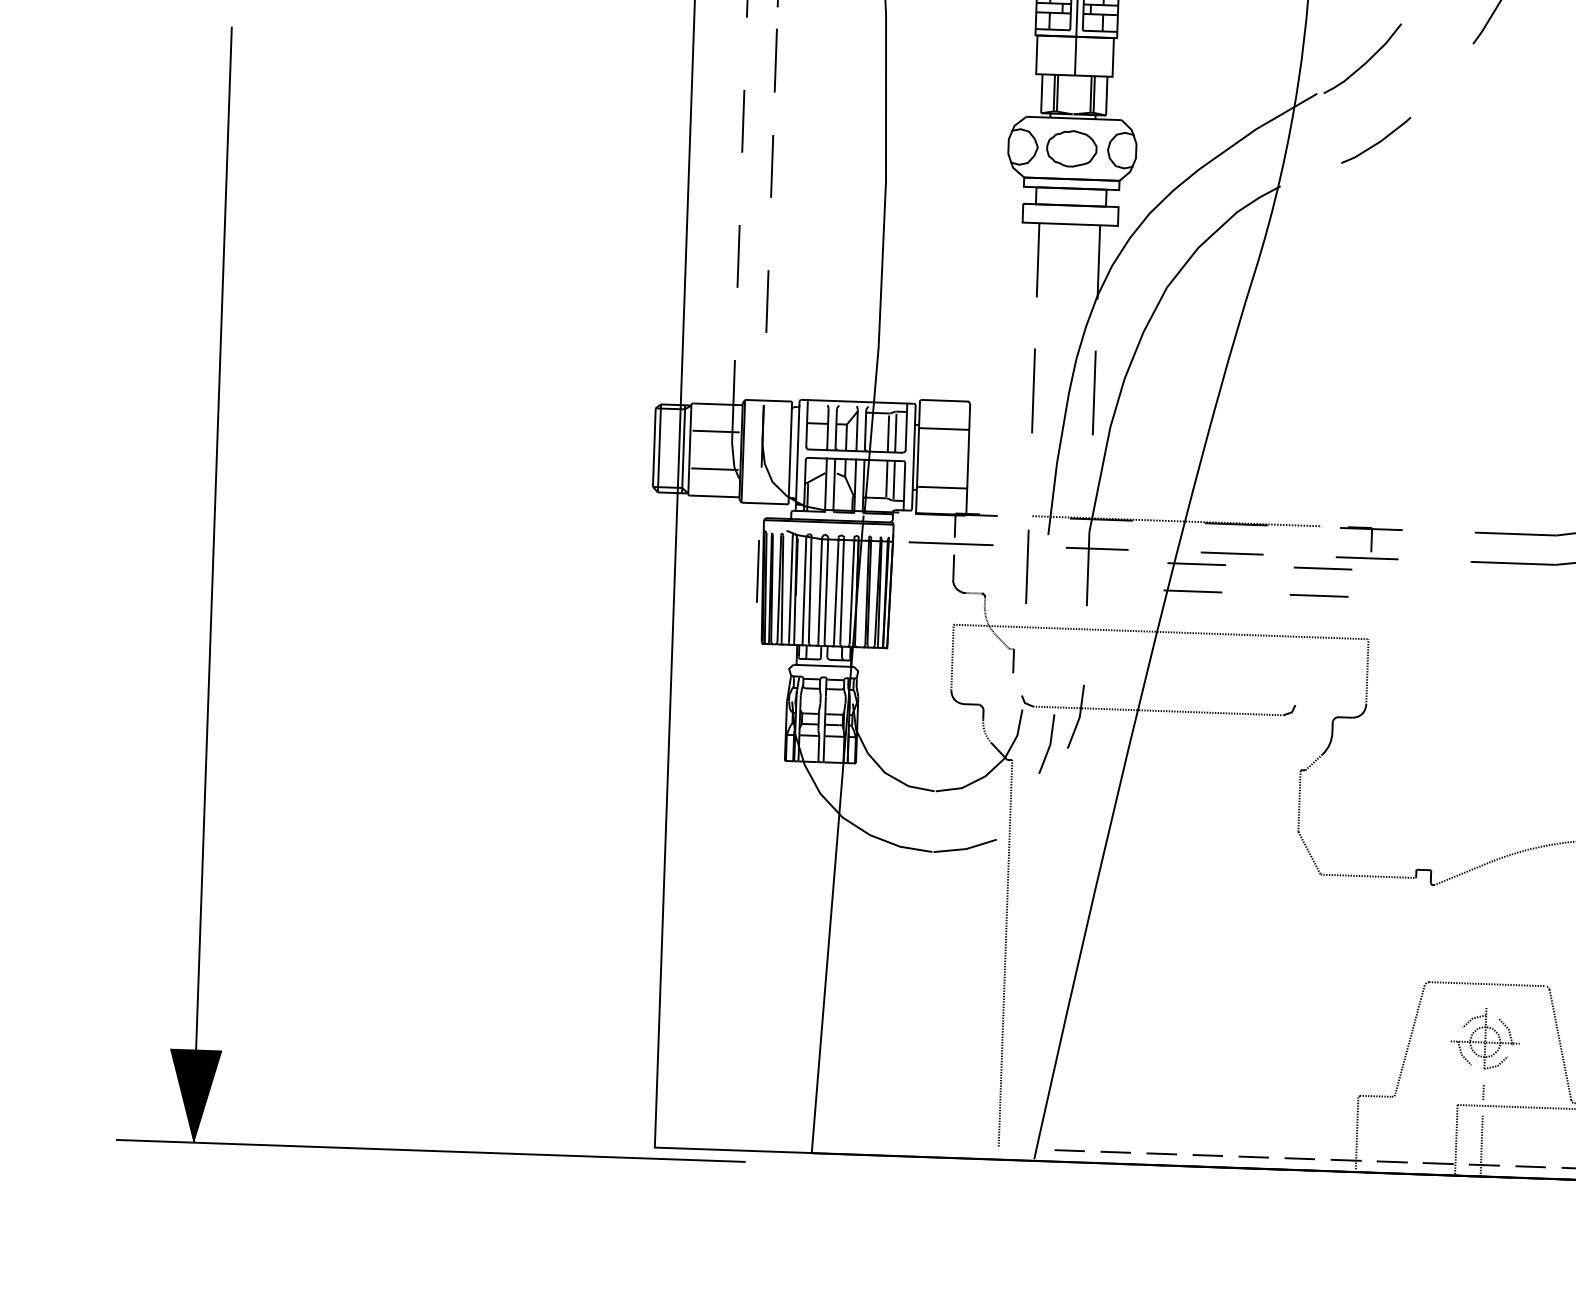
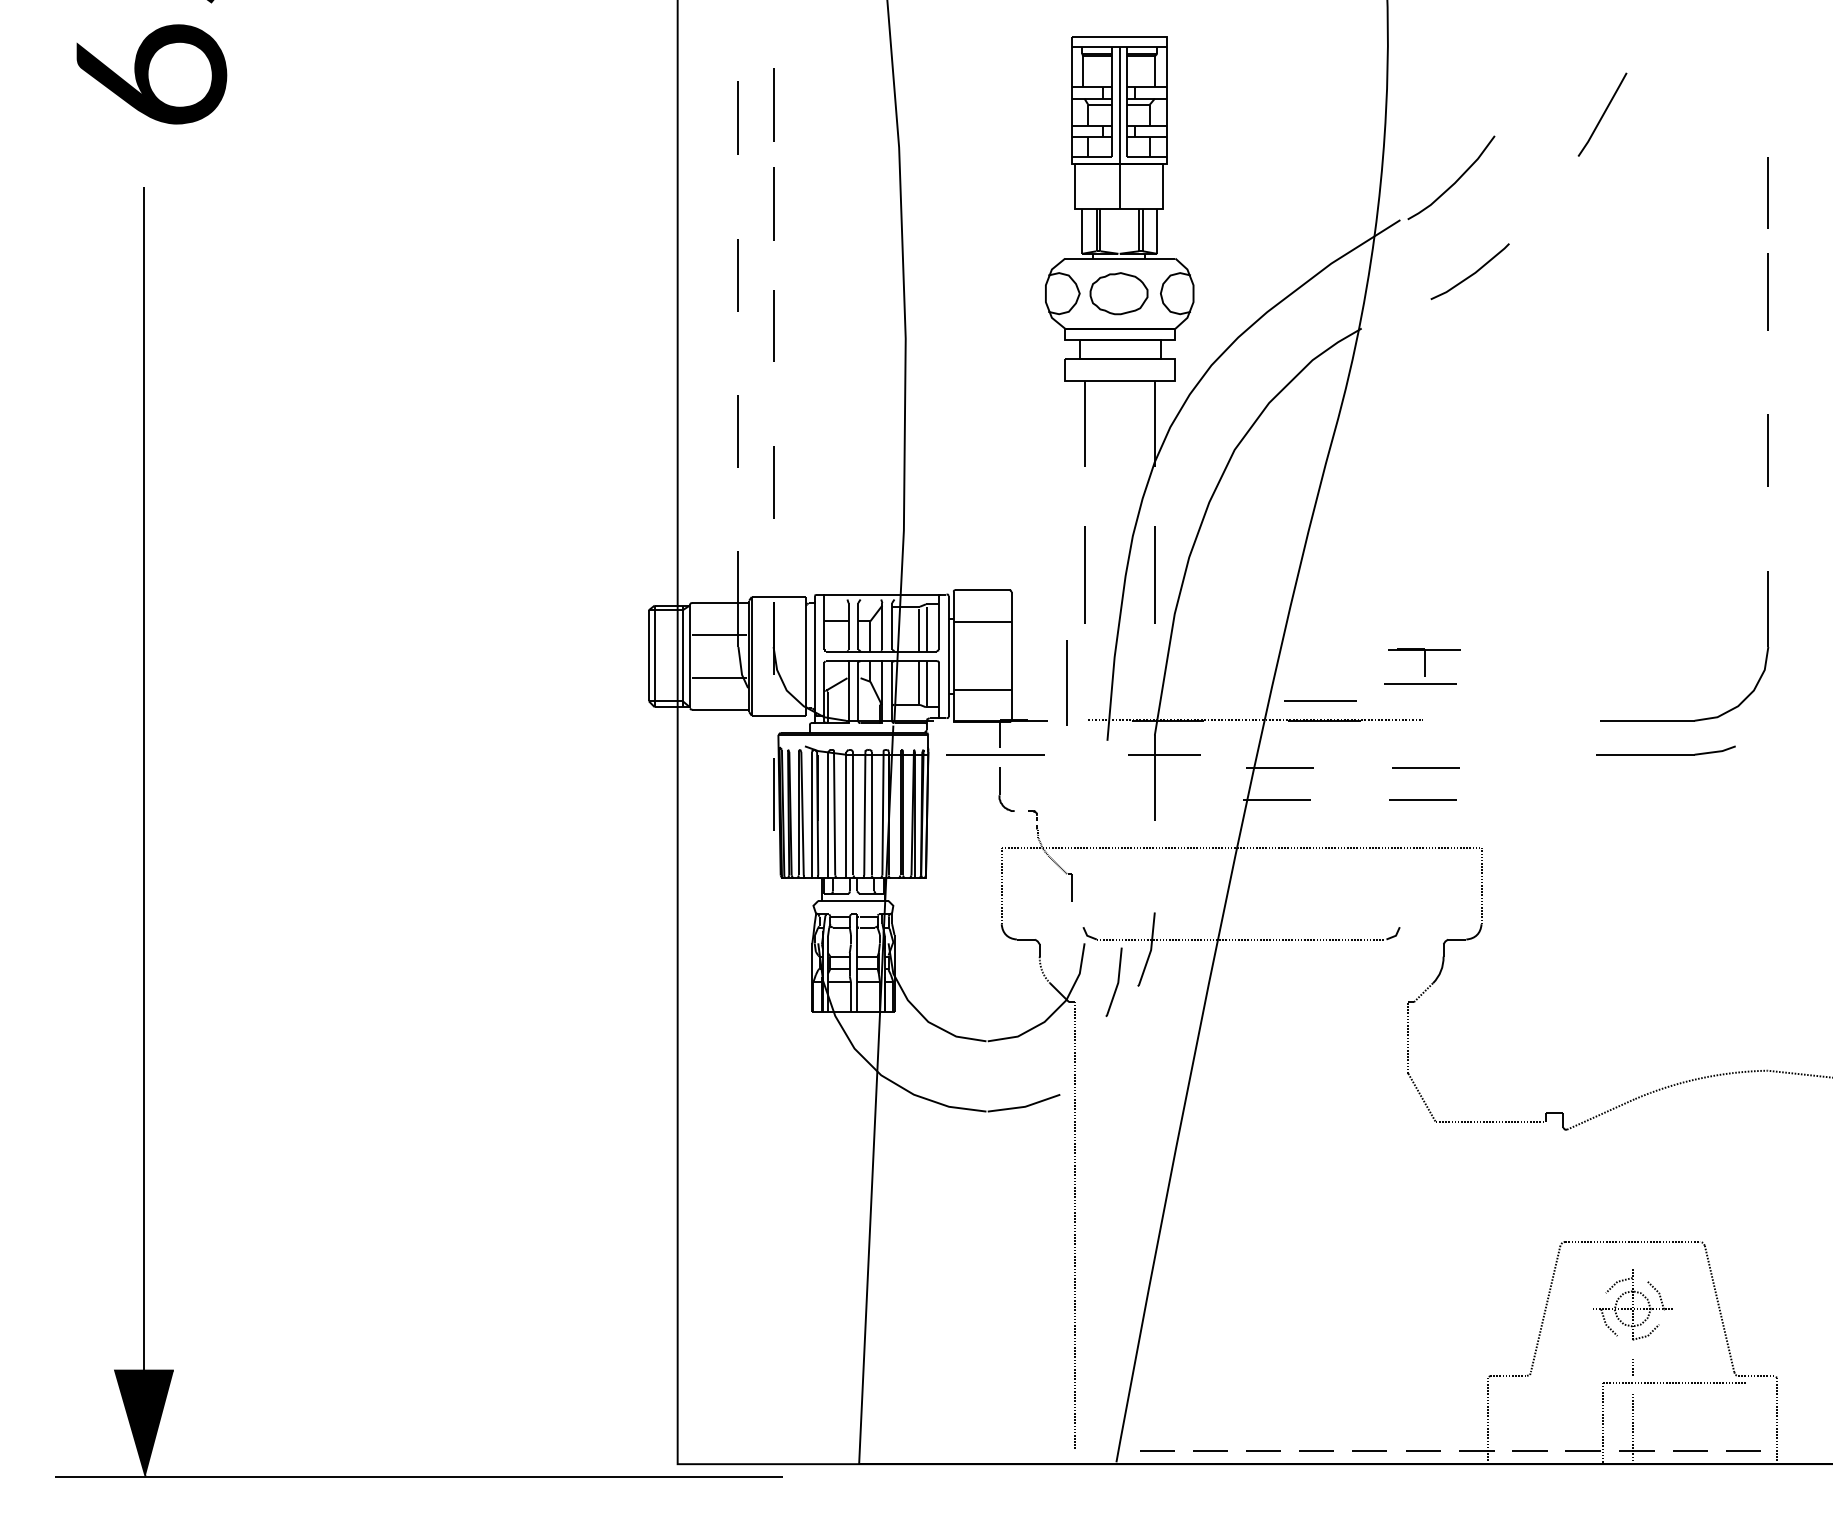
part: (1369, 543) -> (1422, 666), moved
line: (1232, 553) -> (1320, 700), moved
line: (1027, 566) -> (1066, 682), moved

